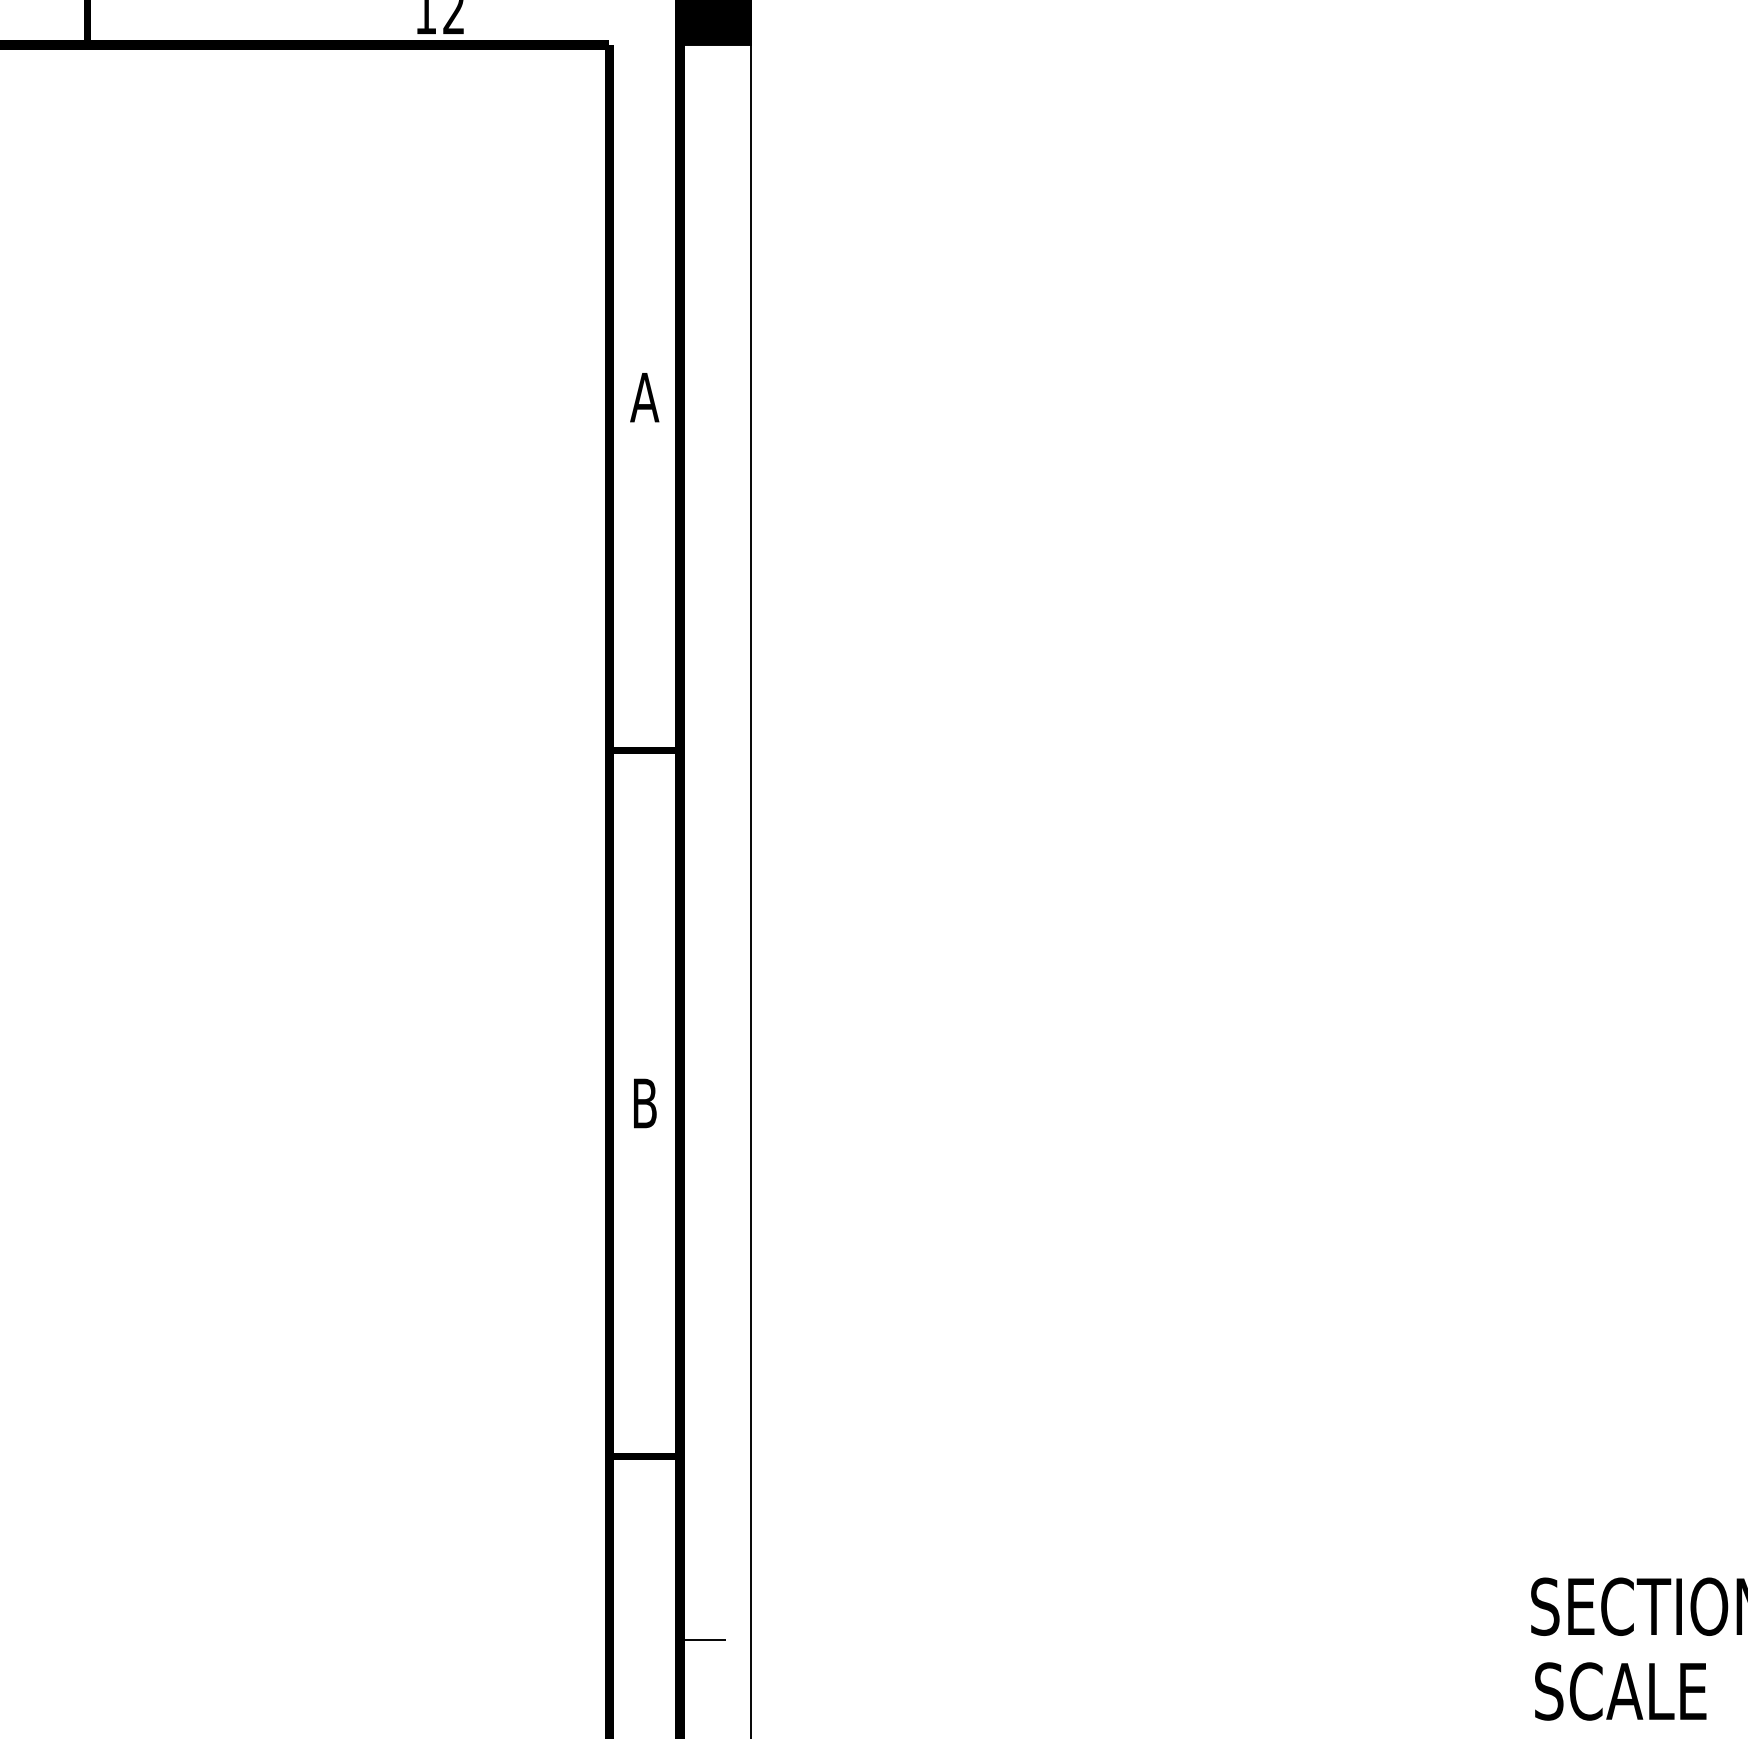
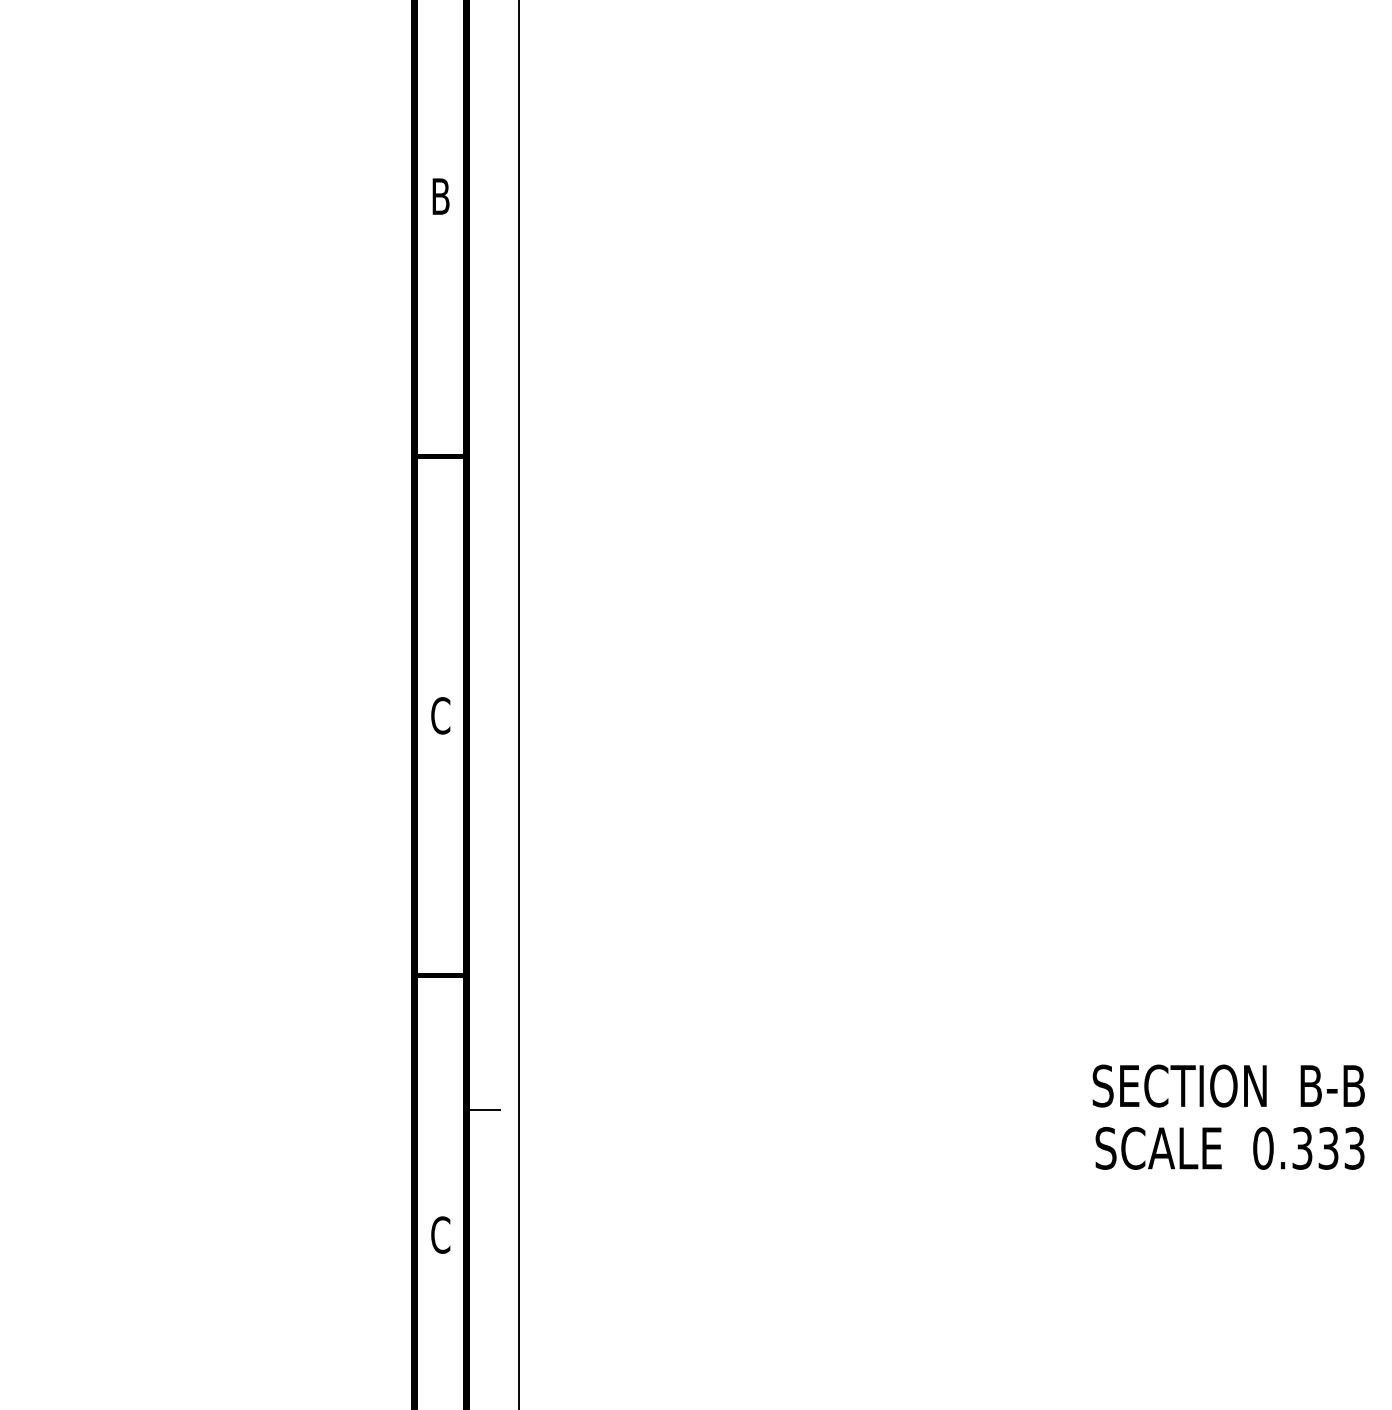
text: (644, 397) -> (440, 196), A -> B
text: (644, 1103) -> (440, 715), B -> C

